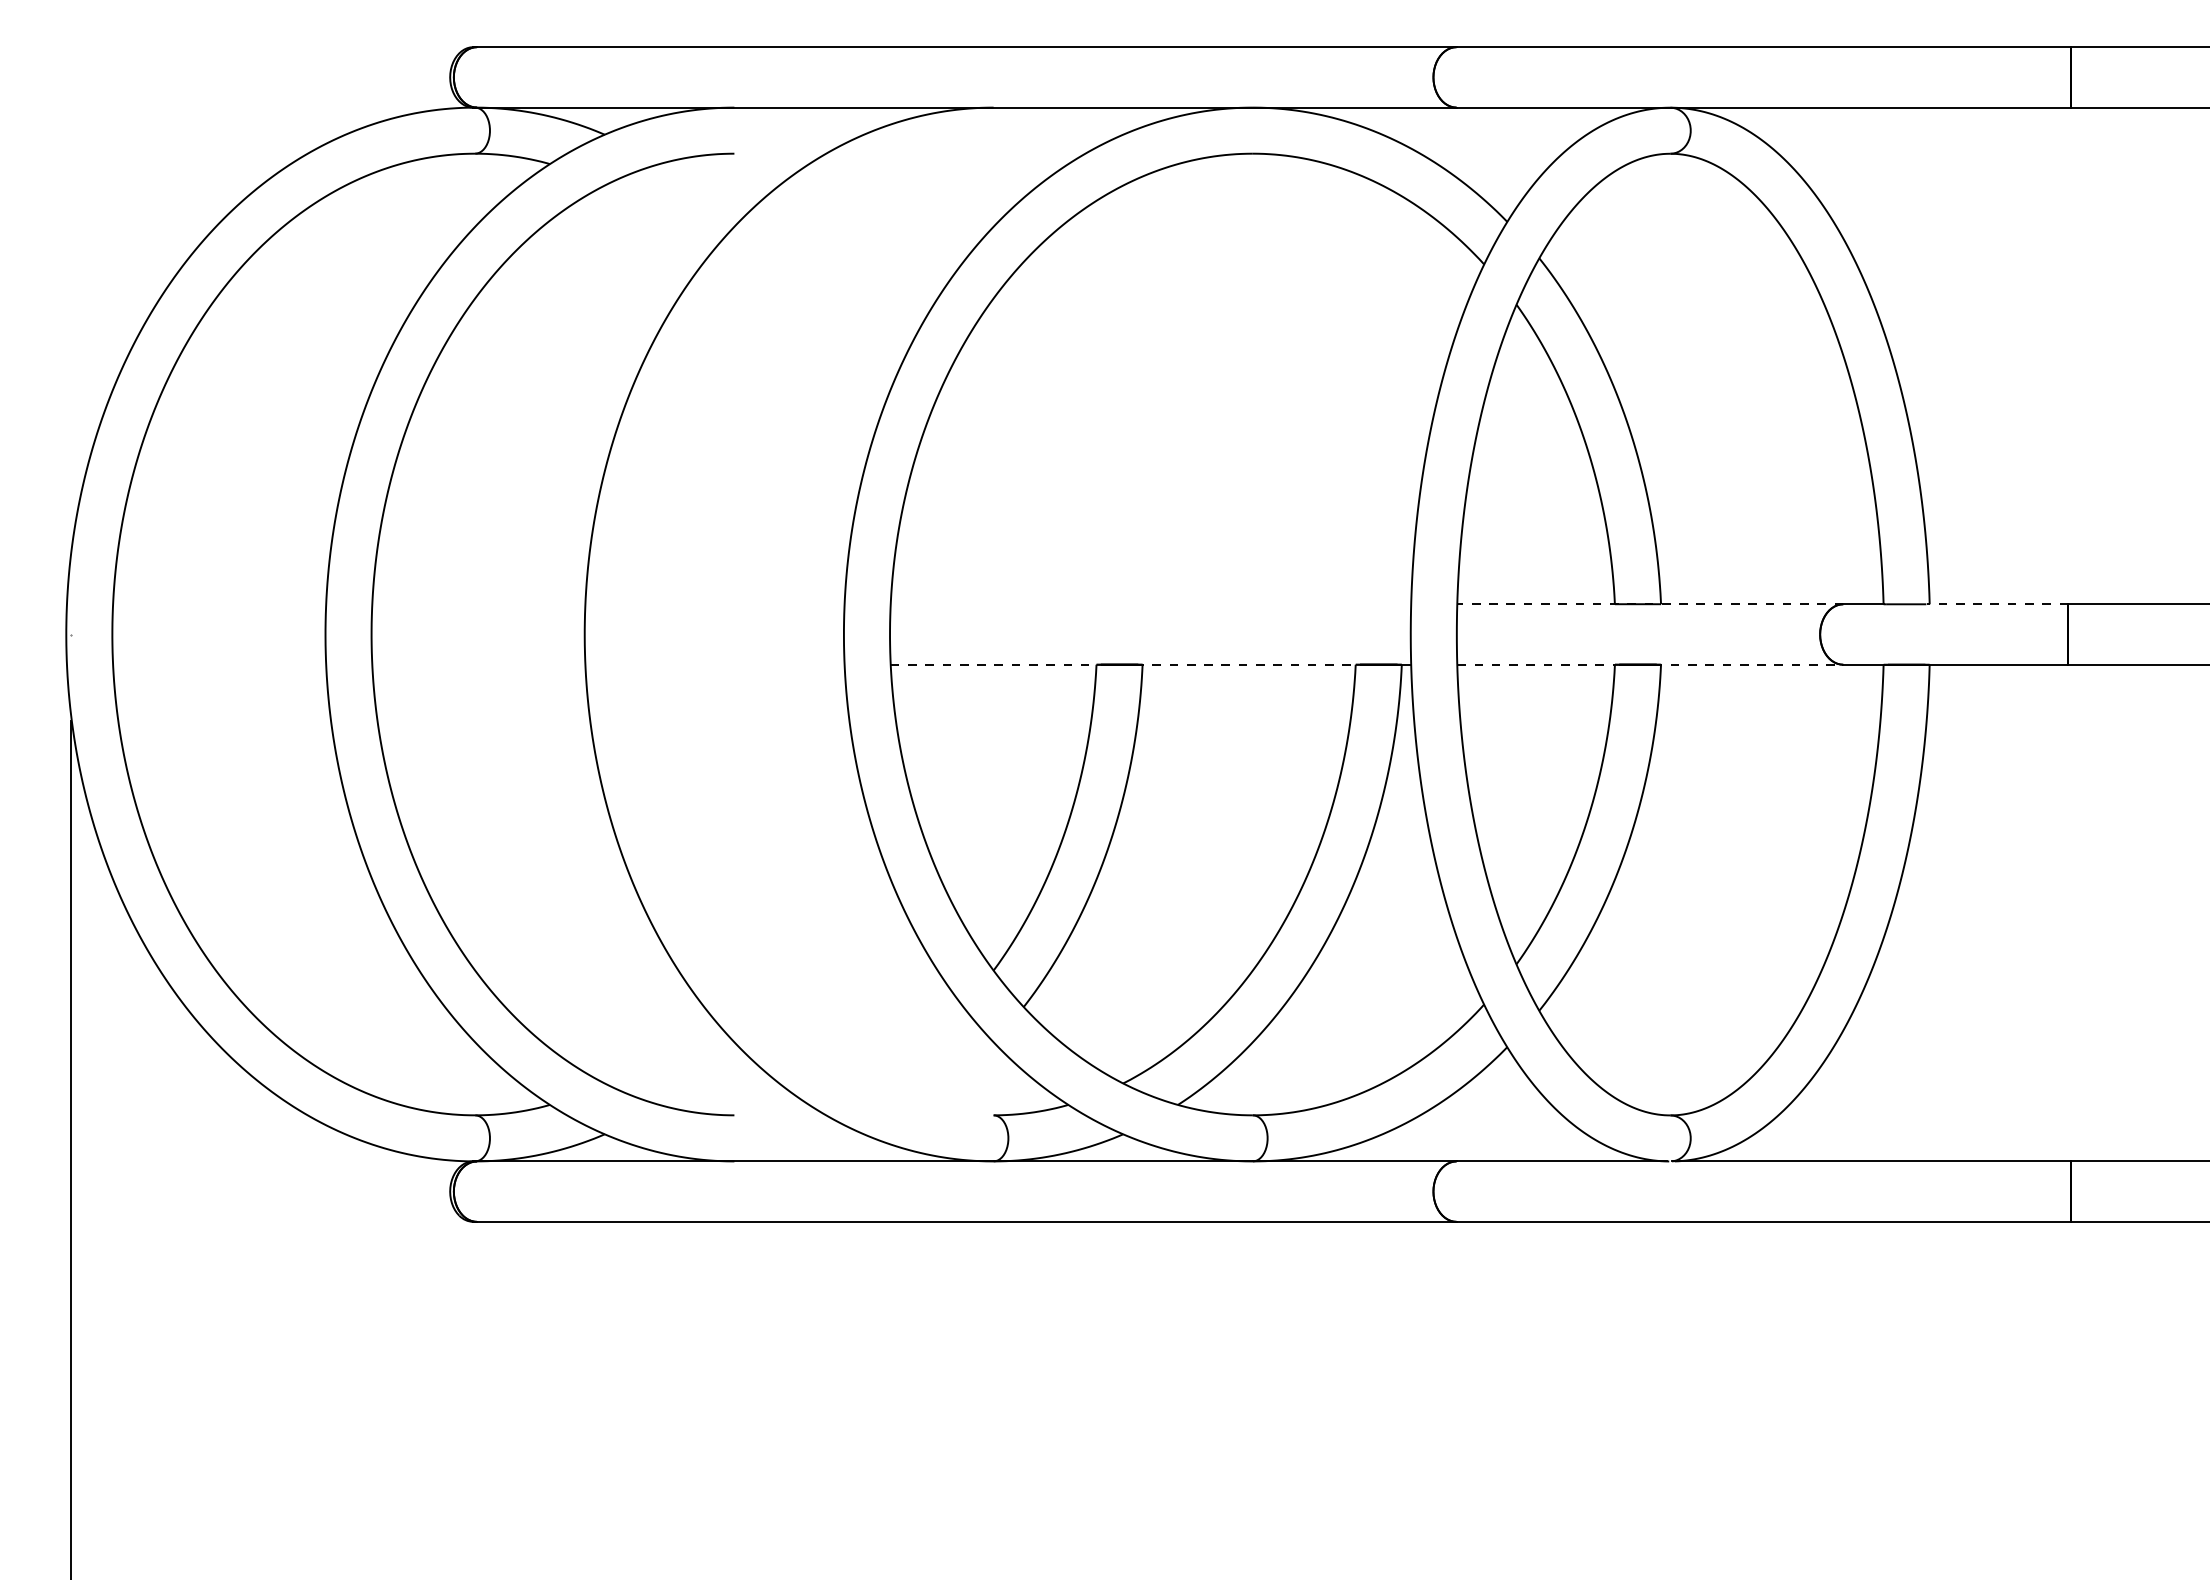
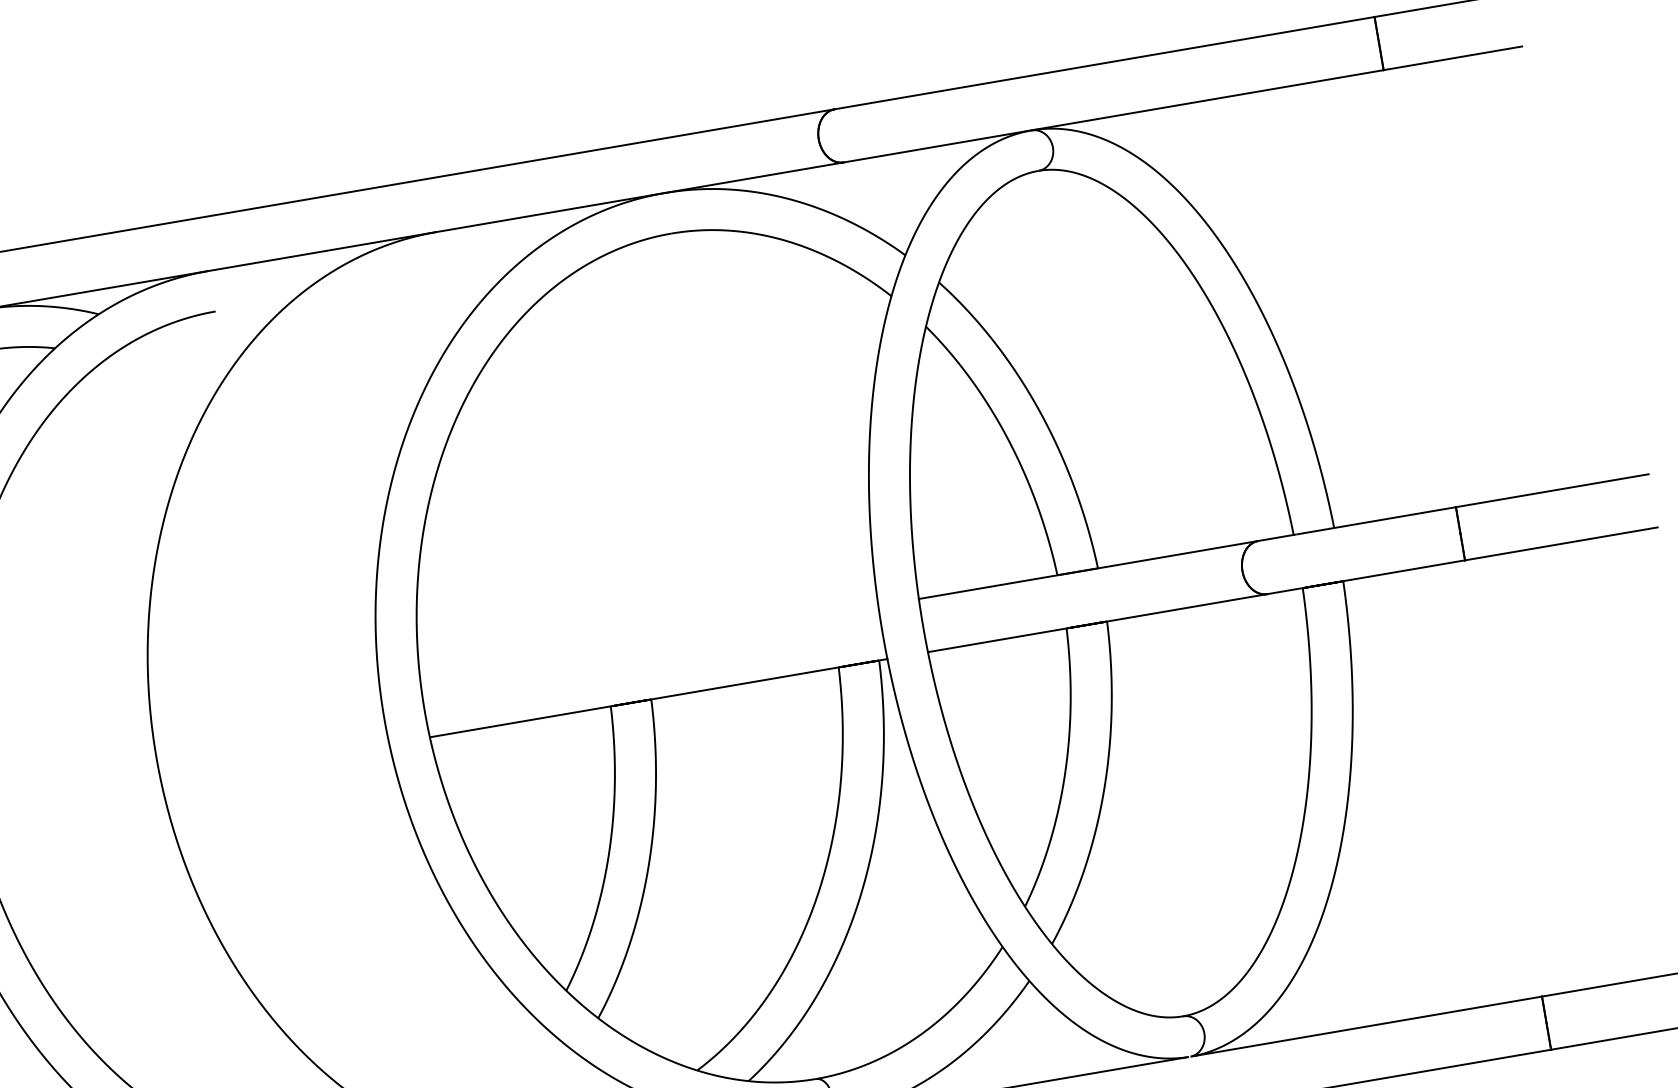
line: (1650, 604) -> (1088, 570), dashed -> solid
line: (1997, 604) -> (1393, 518), dashed -> solid
line: (993, 664) -> (520, 721), dashed -> solid
line: (1245, 664) -> (741, 683), dashed -> solid
line: (1536, 664) -> (997, 640), dashed -> solid
line: (1748, 664) -> (1183, 608), dashed -> solid

